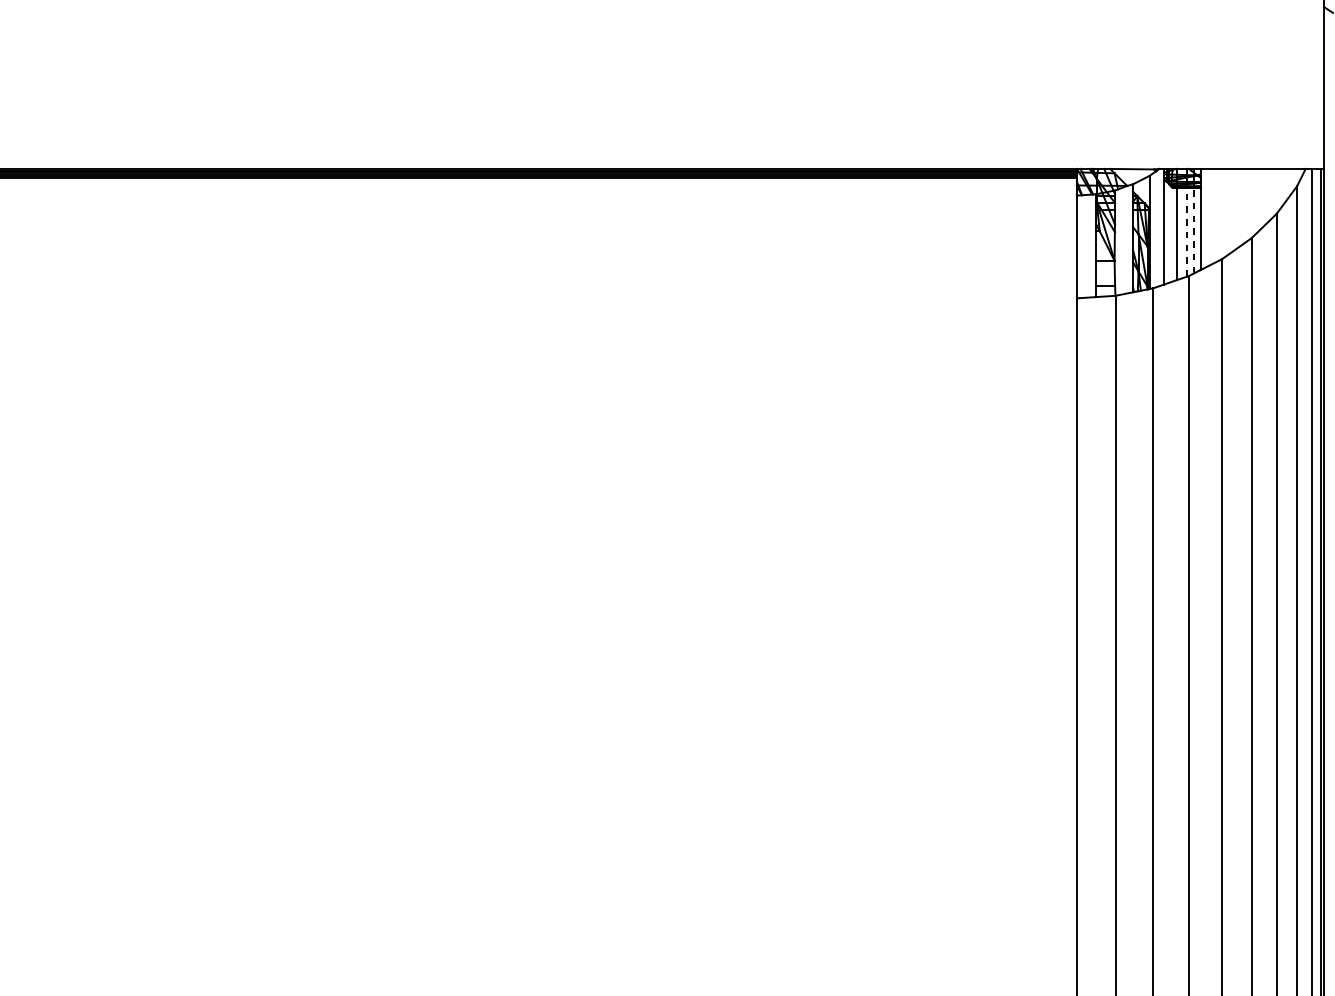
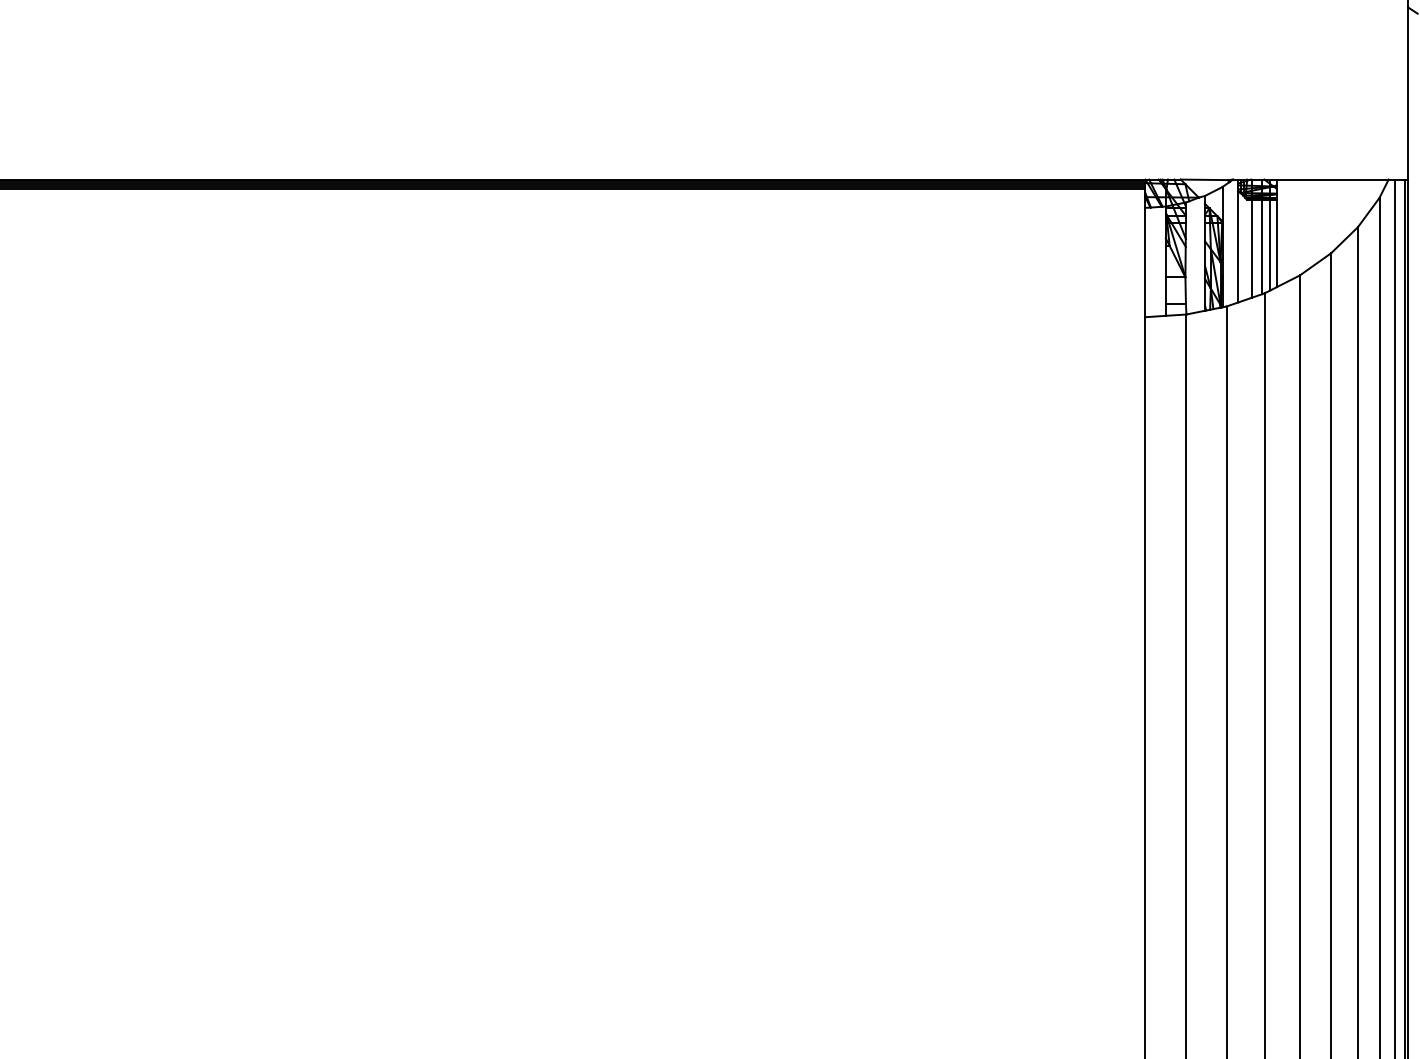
line: (1194, 229) -> (1270, 244), dashed -> solid
line: (1187, 231) -> (1262, 246), dashed -> solid

